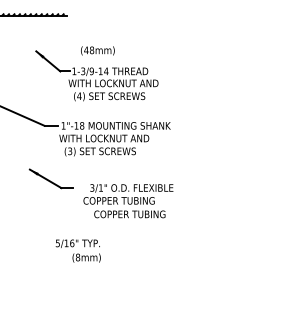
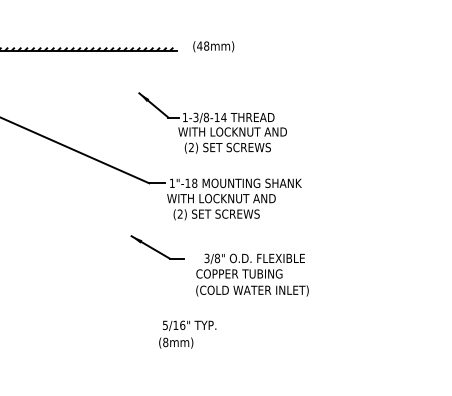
text: (97, 50) -> (213, 46), moved
text: (91, 71) -> (206, 117), 1-3/9-14 -> 1-3/8-14
text: (79, 96) -> (191, 147), (4) -> (2)
text: (69, 151) -> (179, 214), (3) -> (2)
text: (101, 188) -> (217, 258), 3/1" -> 3/8"
text: (129, 214) -> (252, 290), COPPER TUBING -> (COLD WATER INLET)
text: (86, 257) -> (176, 342), moved

